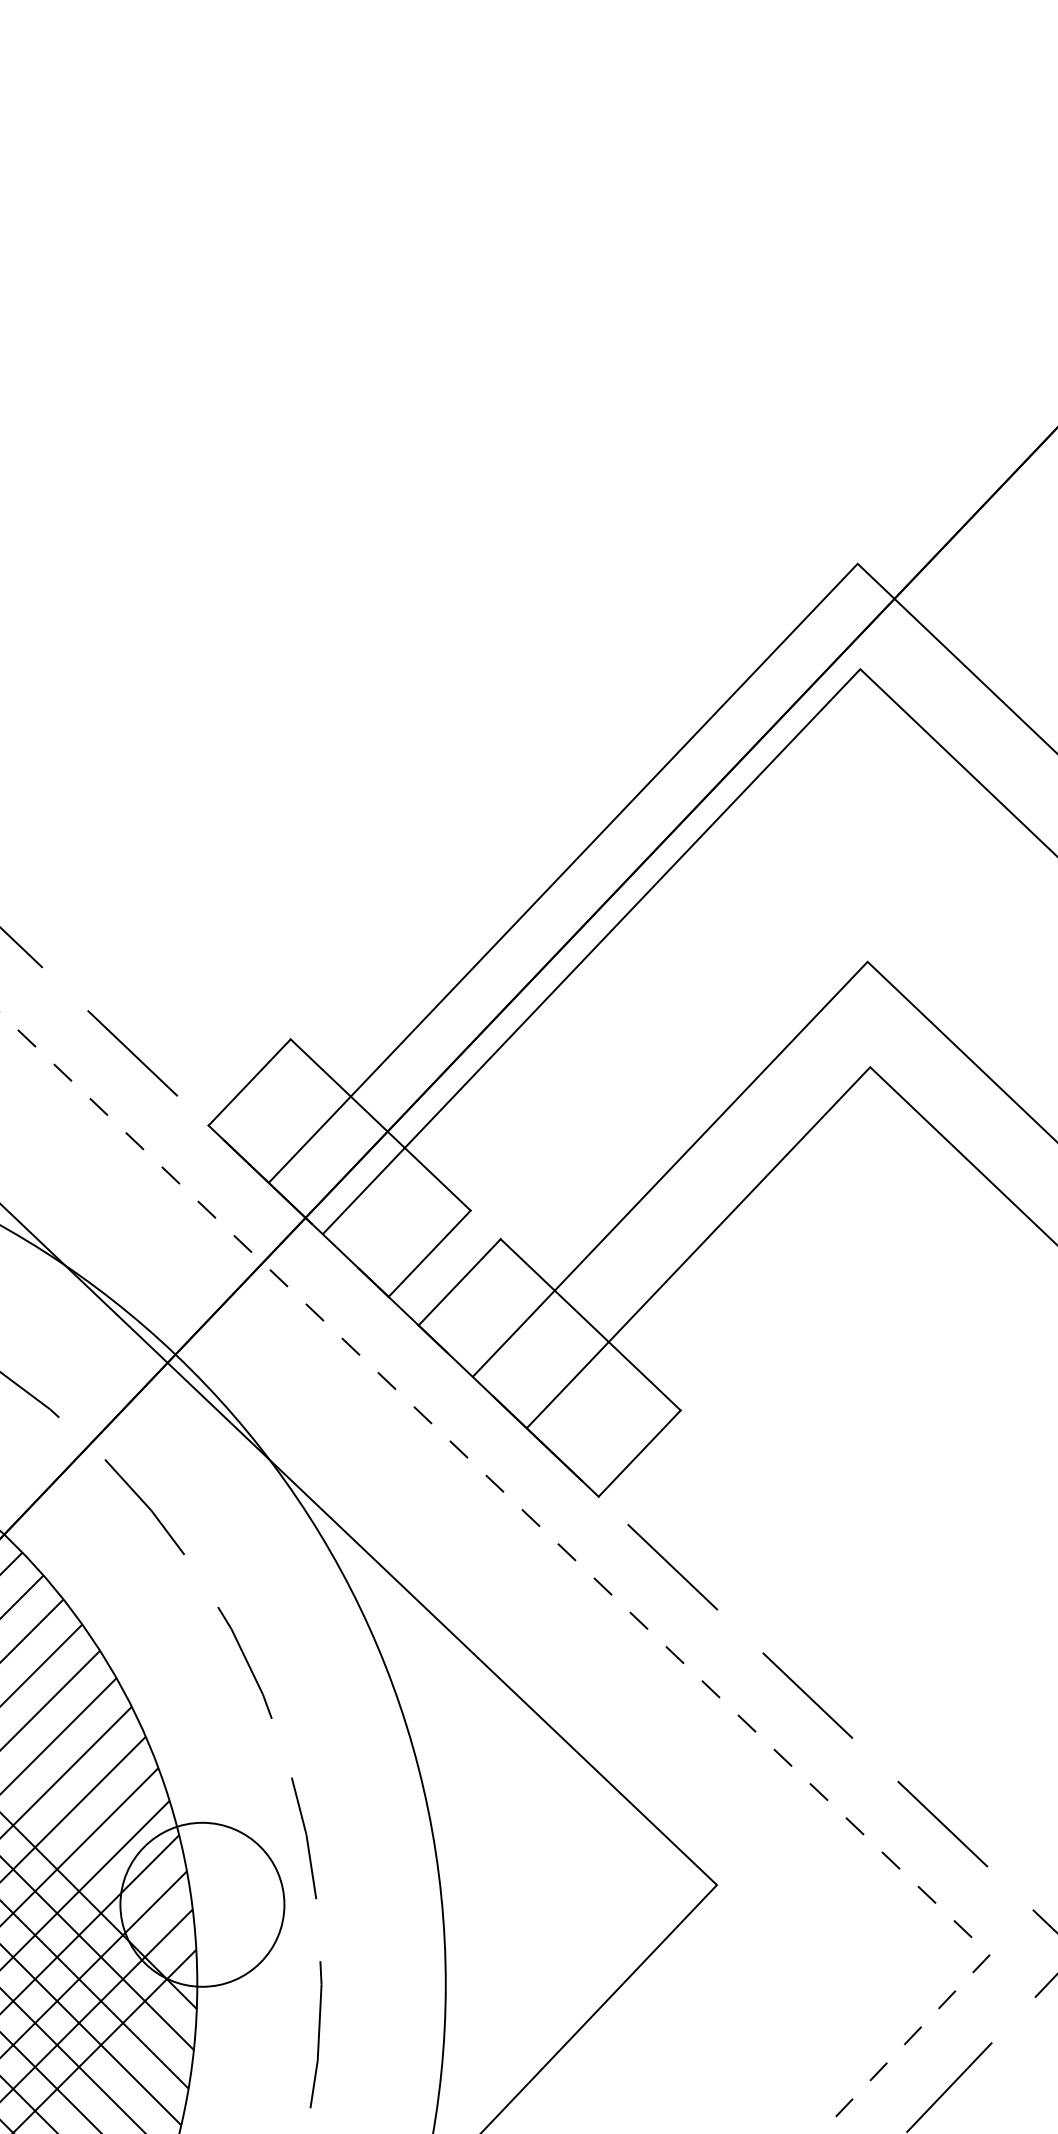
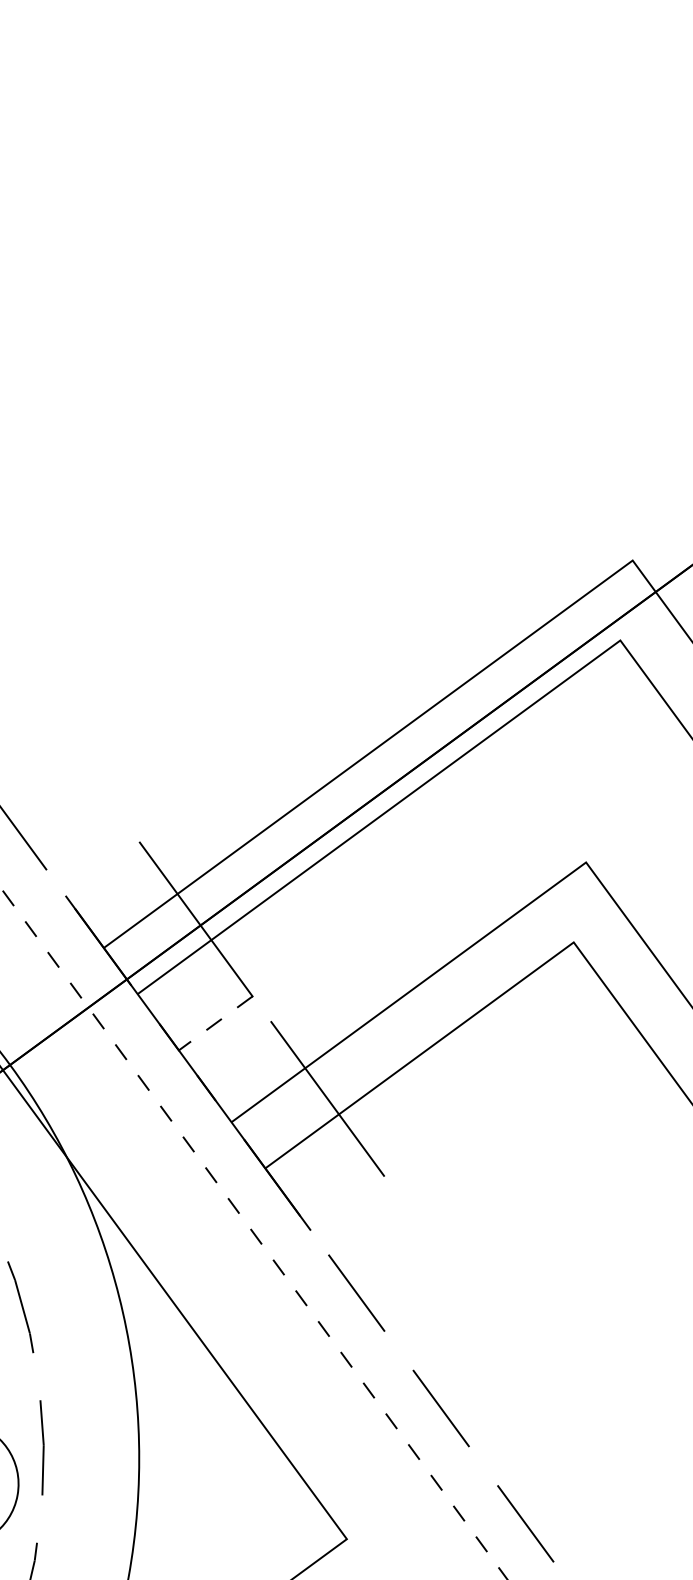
line: (249, 1082) -> (102, 869), removed
line: (429, 1253) -> (215, 1023), solid -> dashed
line: (459, 1282) -> (234, 1049), removed
line: (639, 1453) -> (347, 1202), removed

